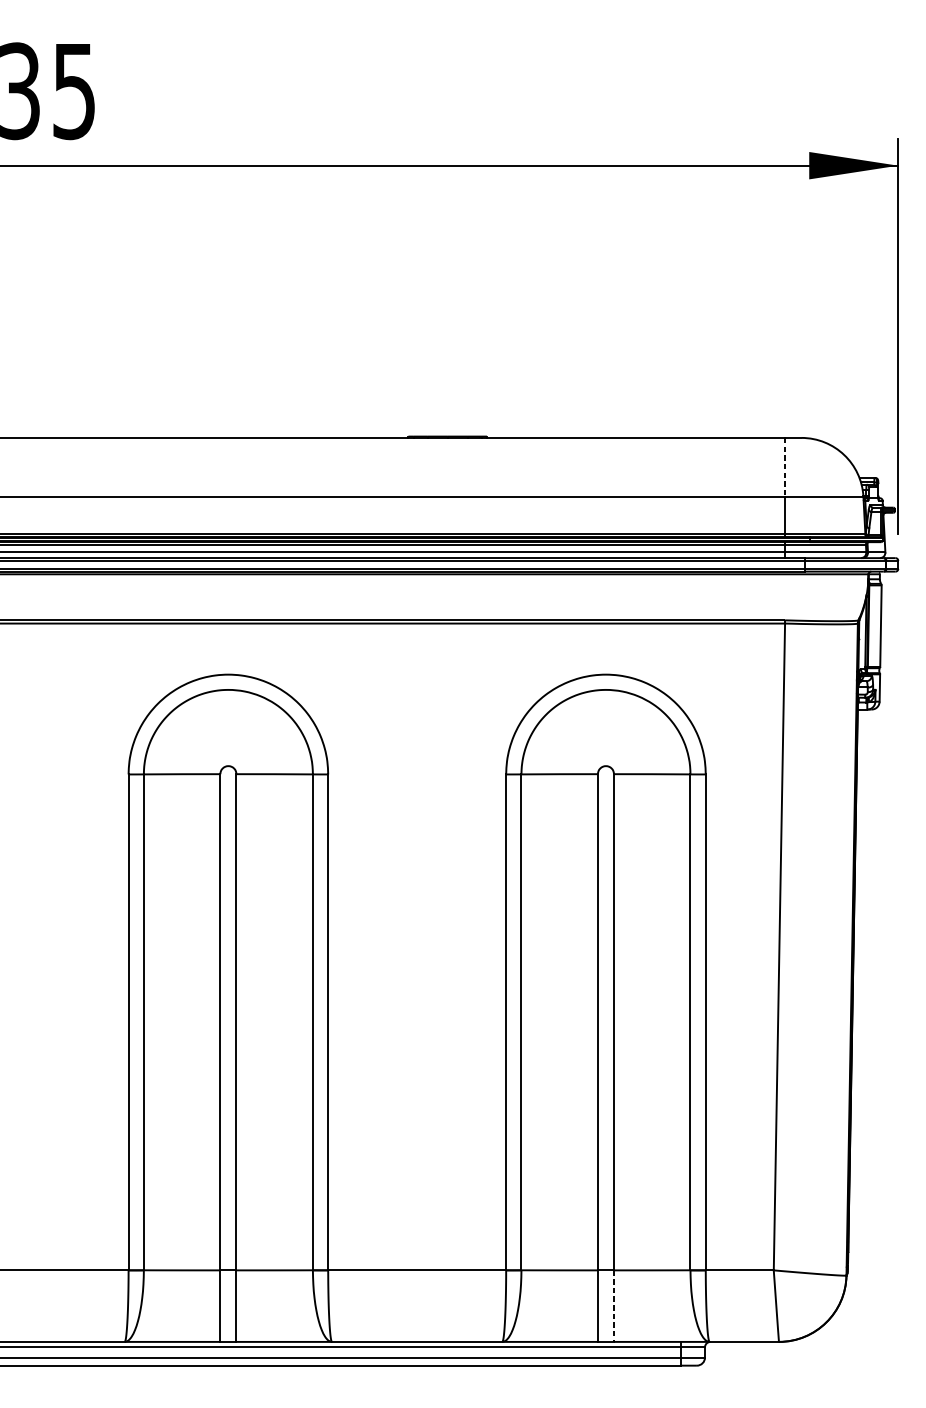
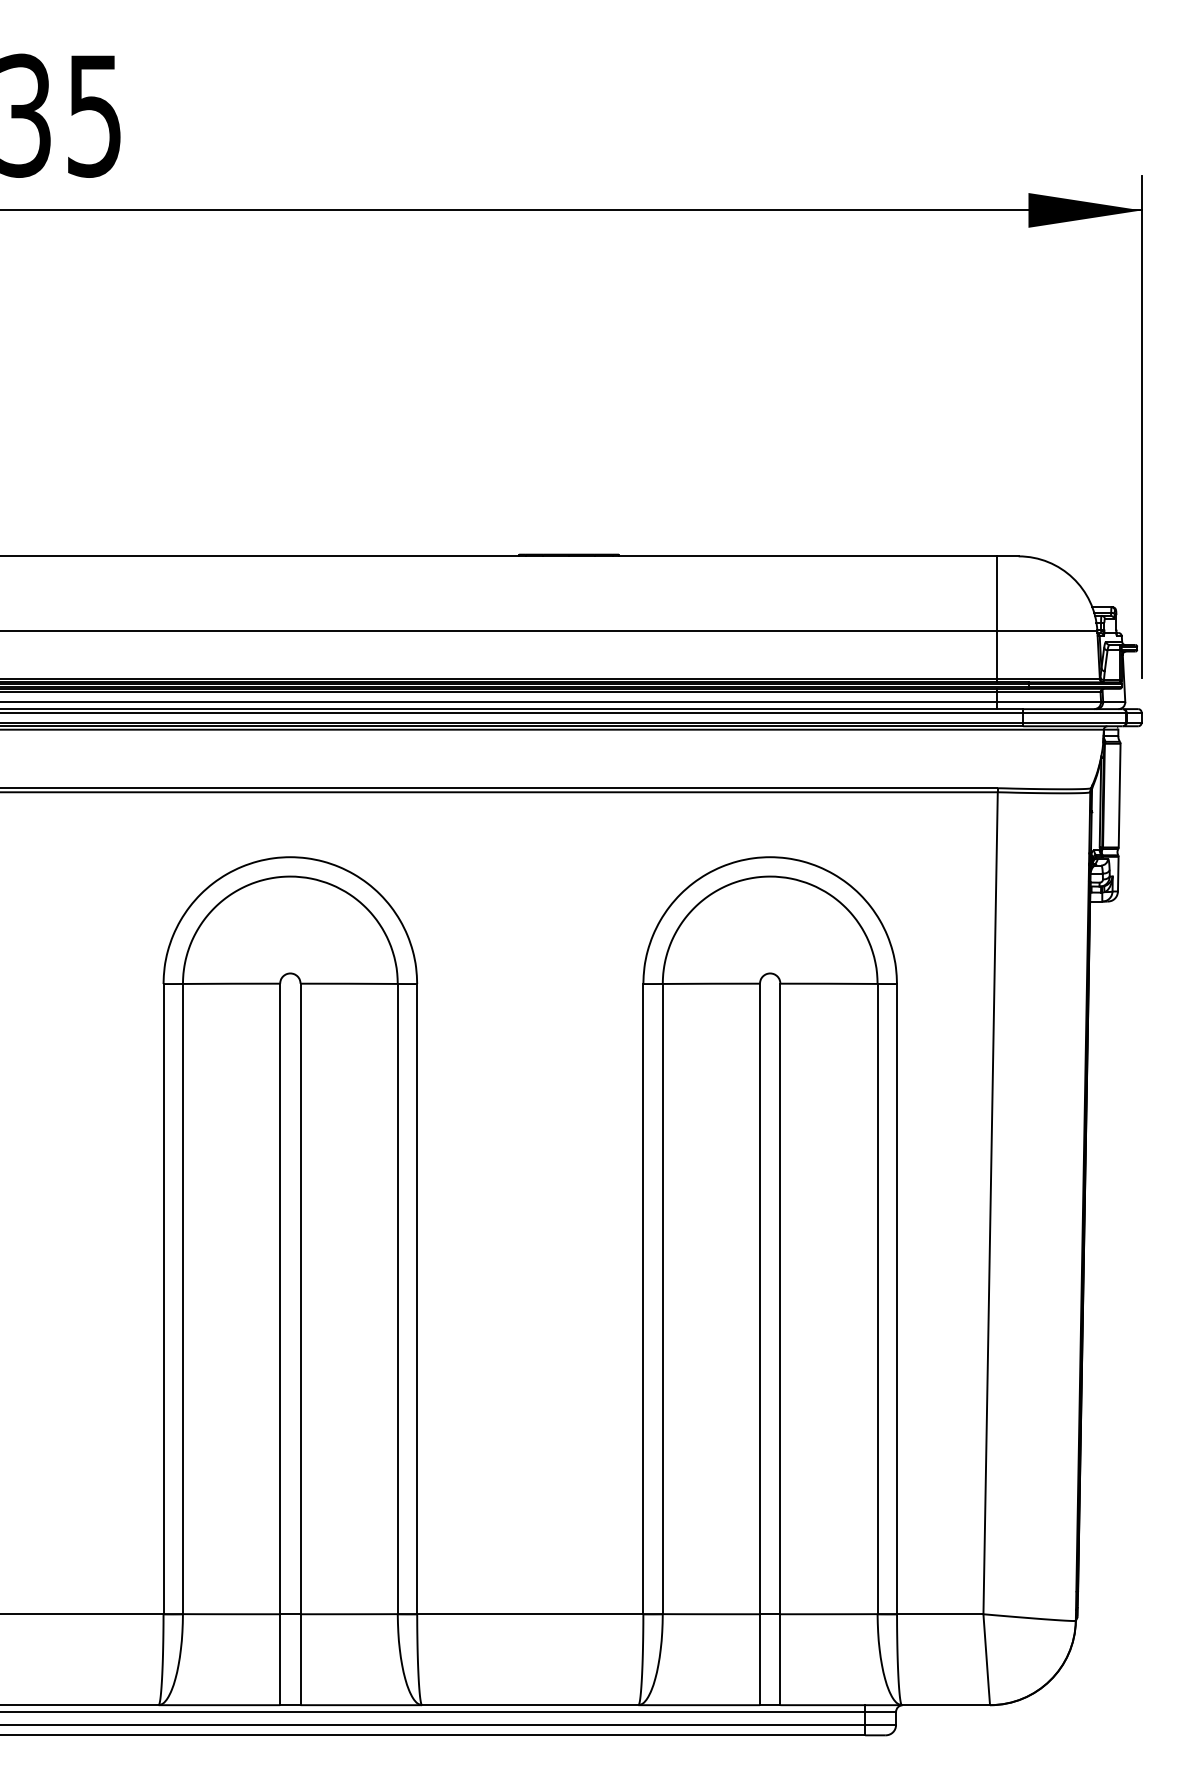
line: (784, 467) -> (997, 594), dashed -> solid
line: (614, 1306) -> (780, 1660), dashed -> solid

